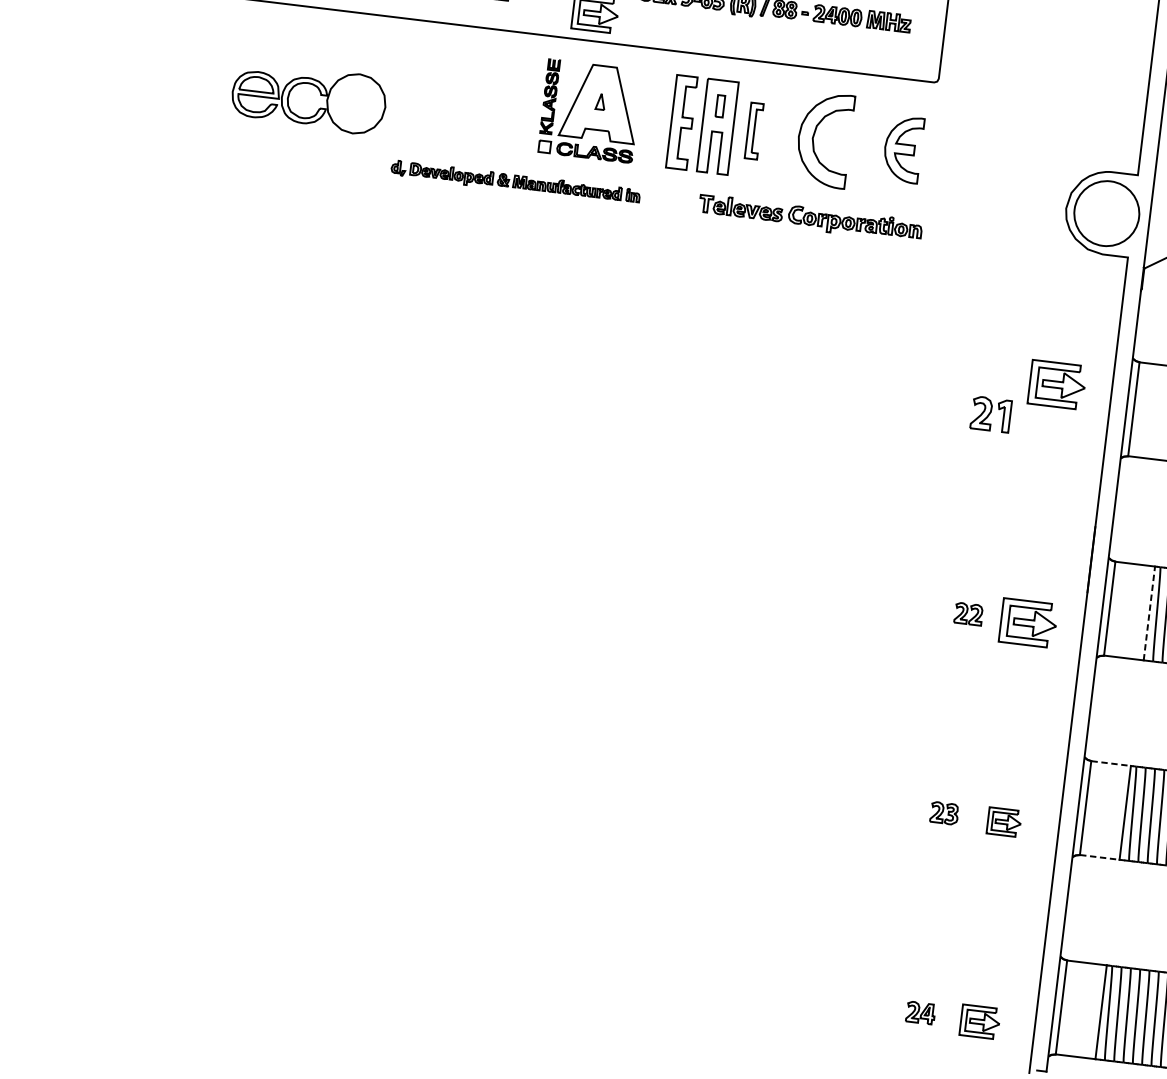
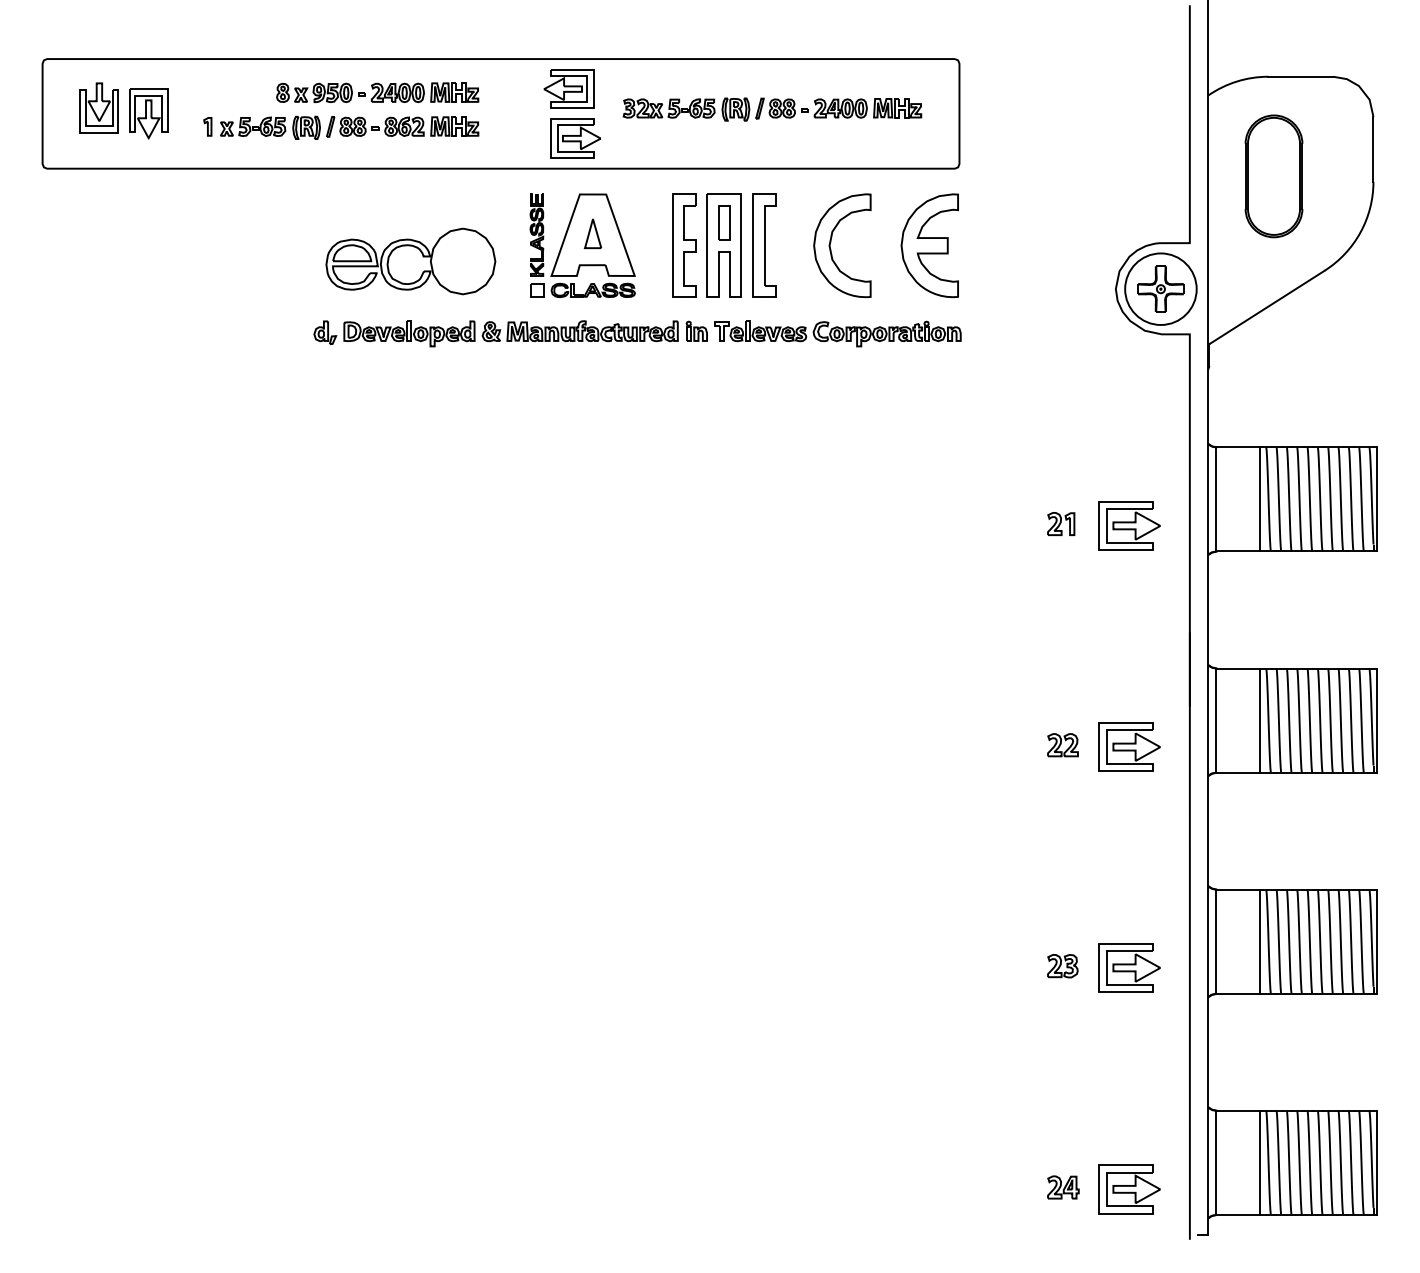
part: (308, 98) -> (410, 261), moved
part: (600, 101) -> (592, 233), size x1.67
part: (720, 105) -> (724, 222), size x1.43
part: (754, 130) -> (764, 245), size x1.67
part: (902, 148) -> (929, 245), size x1.43
part: (515, 182) -> (510, 333), size x1.43
part: (1106, 212) -> (1160, 288), added
part: (1057, 384) -> (1129, 525), moved
part: (991, 414) -> (1061, 523), size x0.62
line: (1149, 613) -> (1260, 720), dashed -> solid
line: (1111, 763) -> (1238, 889), dashed -> solid
part: (1004, 821) -> (1129, 967), size x1.67
line: (1099, 857) -> (1238, 993), dashed -> solid
part: (980, 1022) -> (1129, 1189), size x1.43

